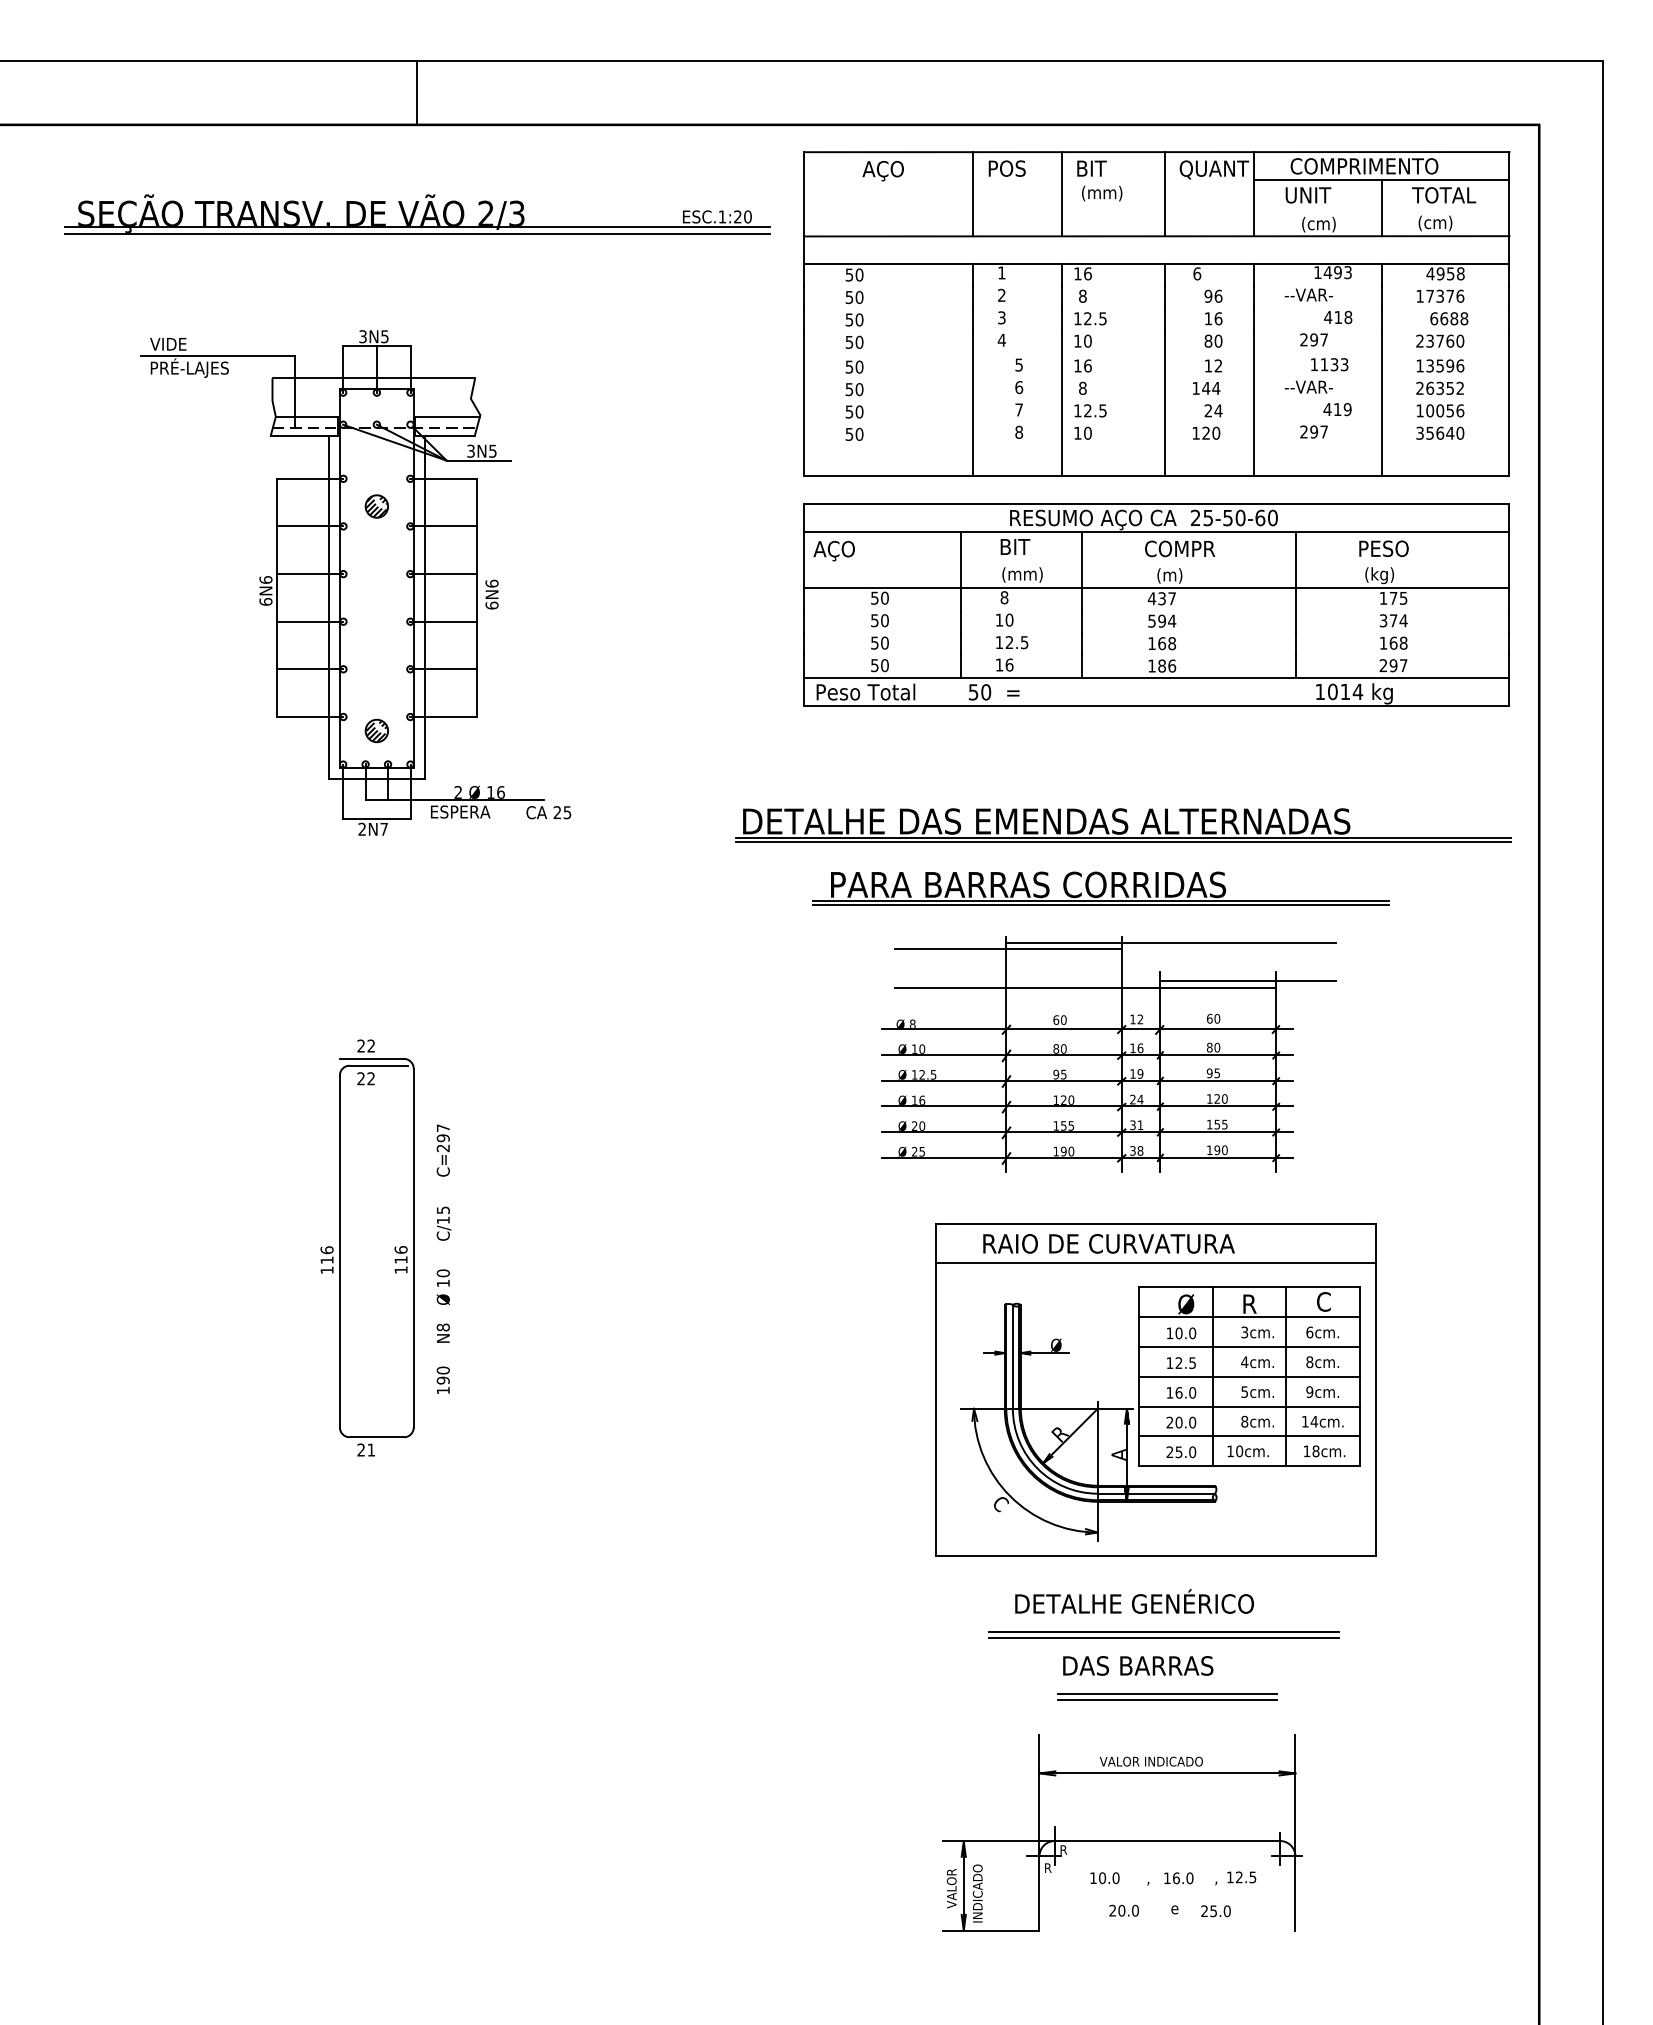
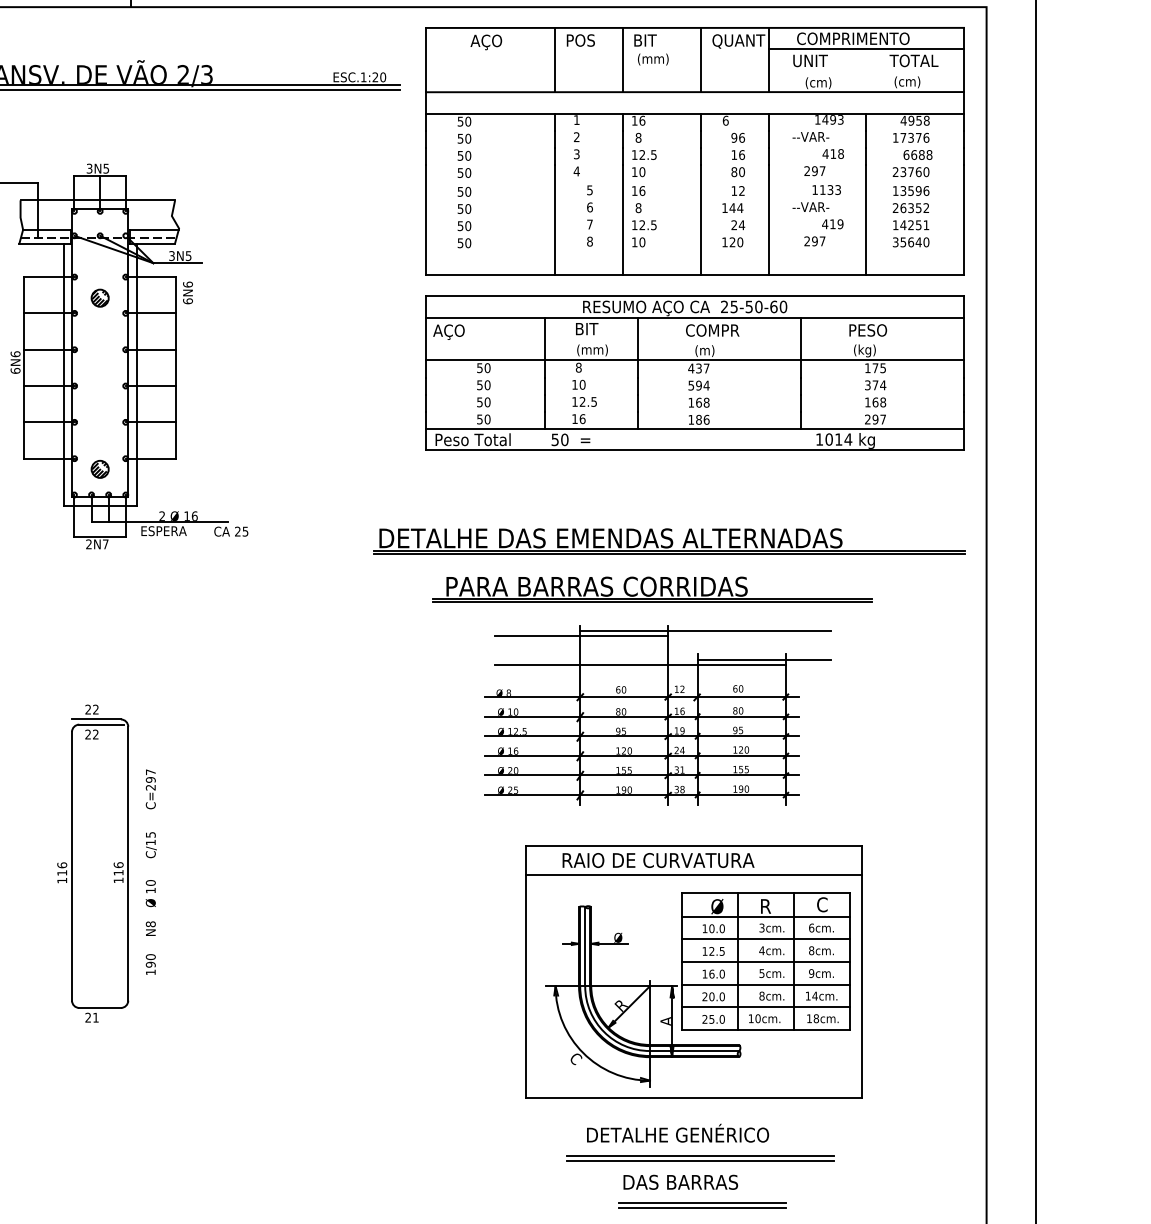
line: (1381, 208) -> (866, 70), removed
text: (1445, 410) -> (915, 224), 10056 -> 14251
text: (491, 594) -> (187, 292), moved

